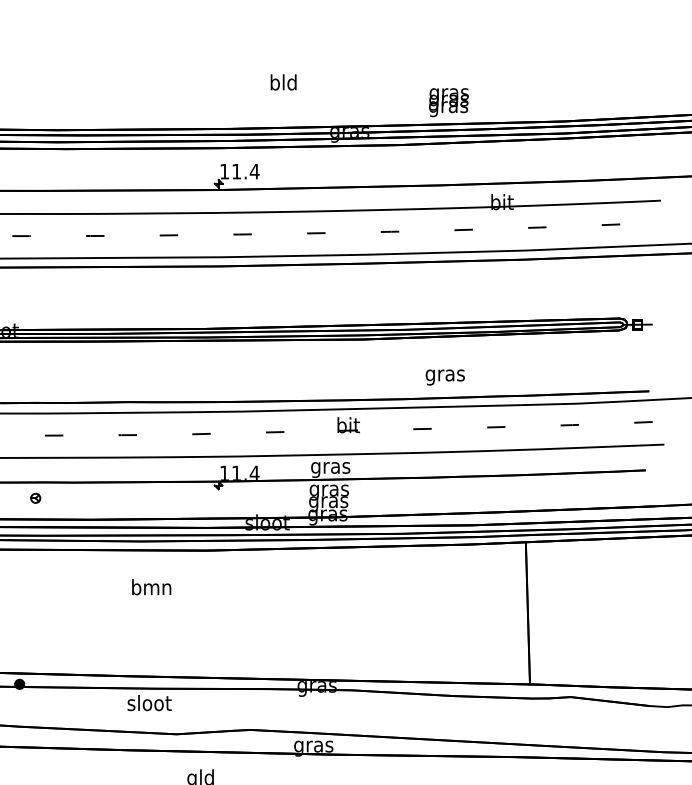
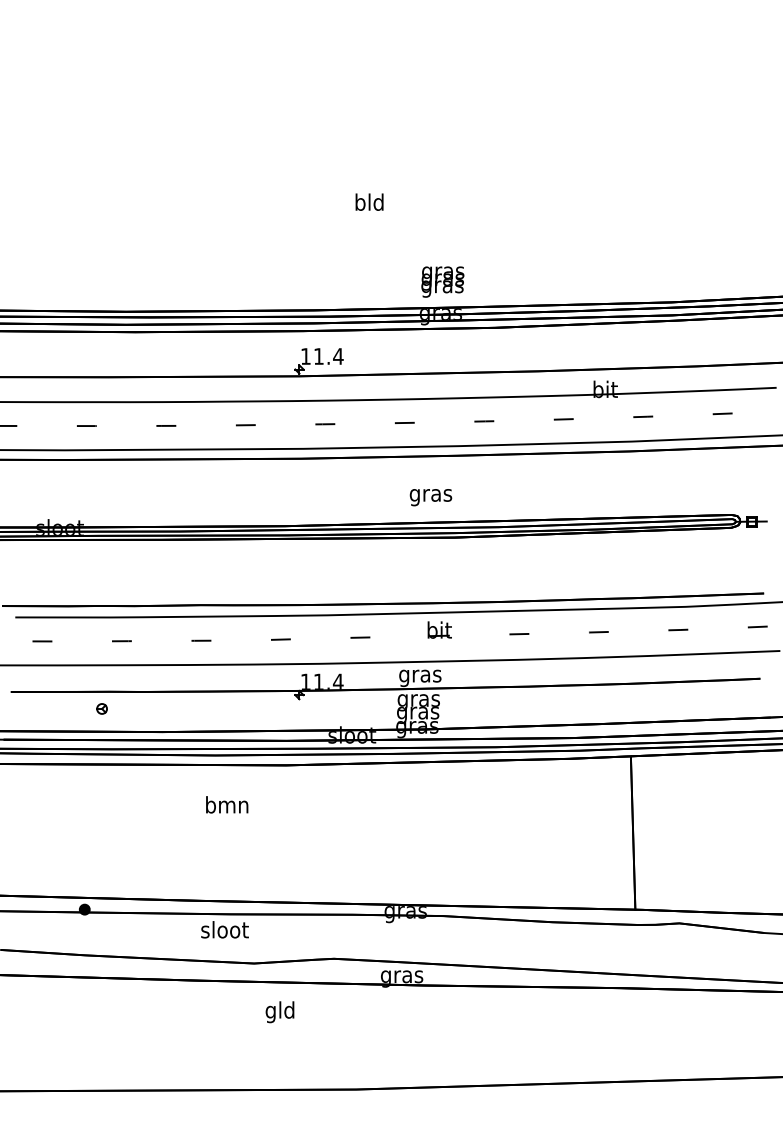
text: (283, 81) -> (369, 201), moved
text: (448, 102) -> (442, 281), moved
text: (444, 377) -> (430, 497), moved

